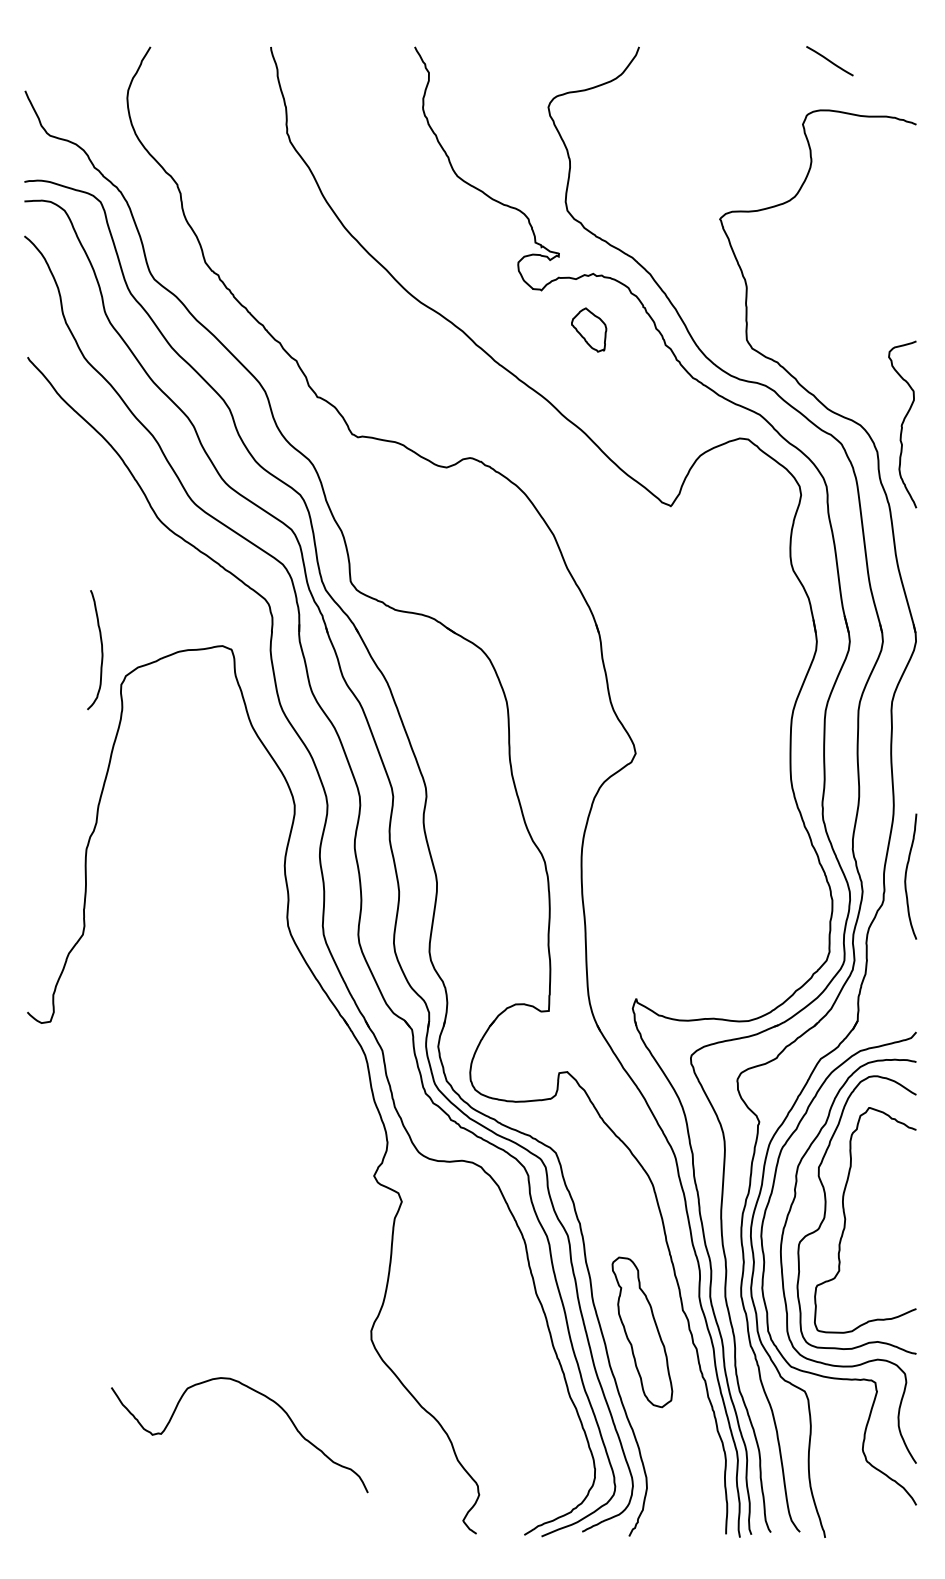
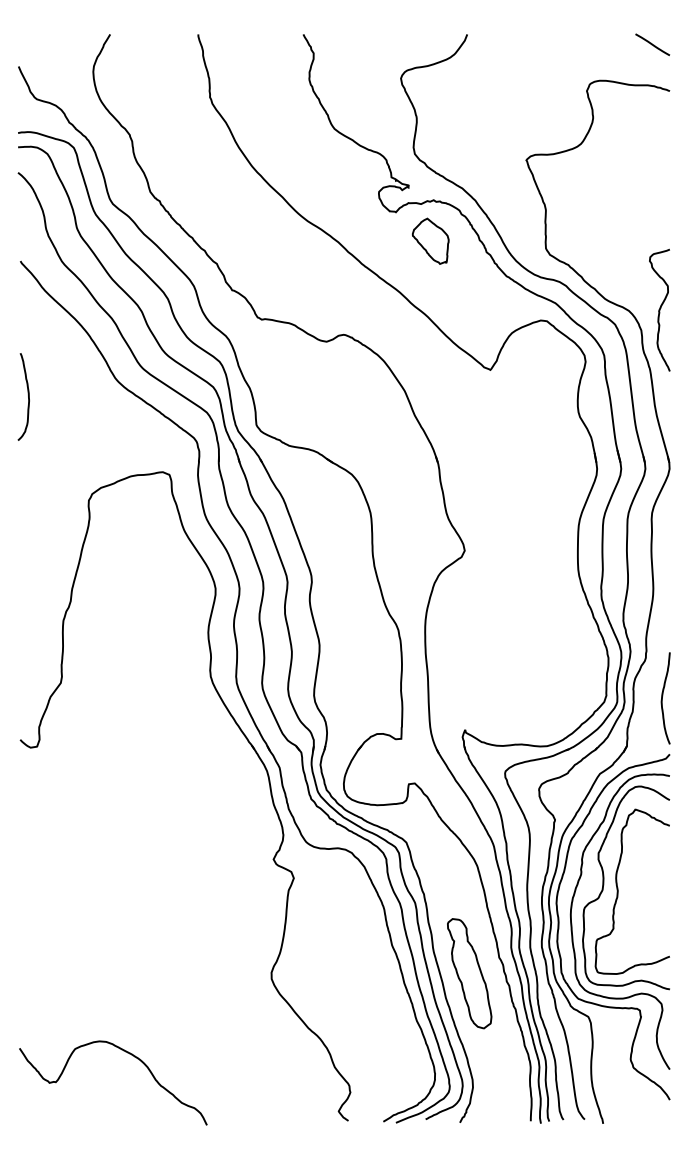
line: (829, 61) -> (652, 45), moved
part: (588, 329) -> (430, 240), size x1.43
curve: (101, 650) -> (28, 397), moved
curve: (906, 876) -> (662, 698), moved
curve: (261, 1395) -> (129, 1054), moved

